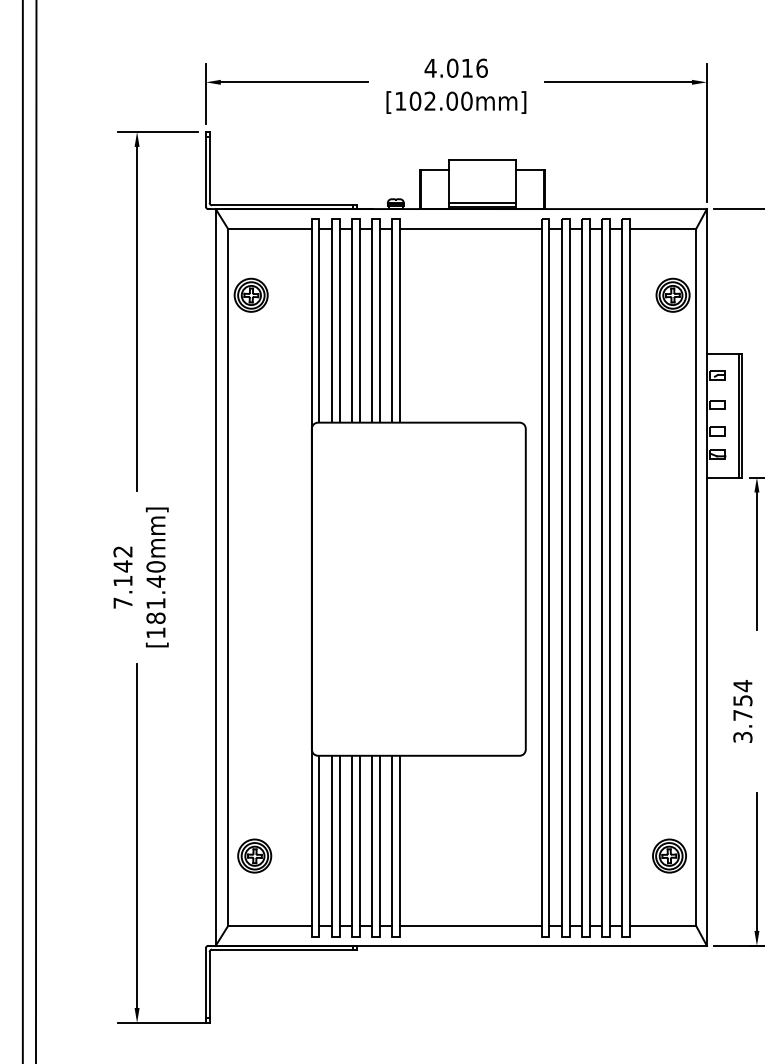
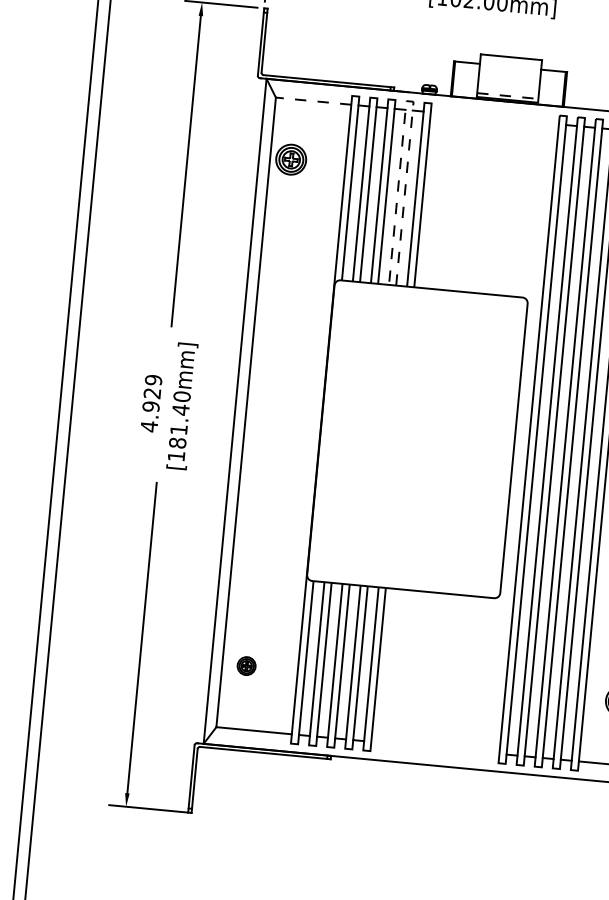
line: (482, 202) -> (507, 95), solid -> dashed
line: (375, 218) -> (409, 100), solid -> dashed
line: (269, 228) -> (313, 100), solid -> dashed
line: (470, 228) -> (494, 118), removed
text: (122, 577) -> (150, 403), 7.142 -> 4.929
part: (254, 855) -> (246, 665), size x0.6
line: (470, 926) -> (435, 748), removed

